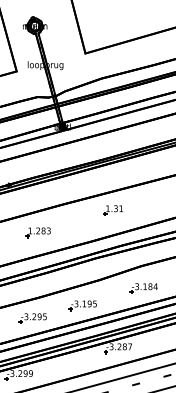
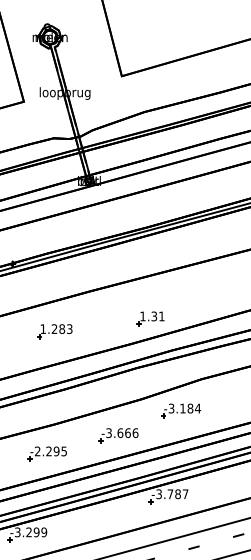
part: (113, 210) -> (150, 318), moved
part: (144, 288) -> (181, 410), moved
text: (89, 304) -> (127, 433), -3.195 -> -3.666
text: (26, 316) -> (37, 451), -3.295 -> -2.295
text: (119, 346) -> (170, 493), -3.287 -> -3.787

